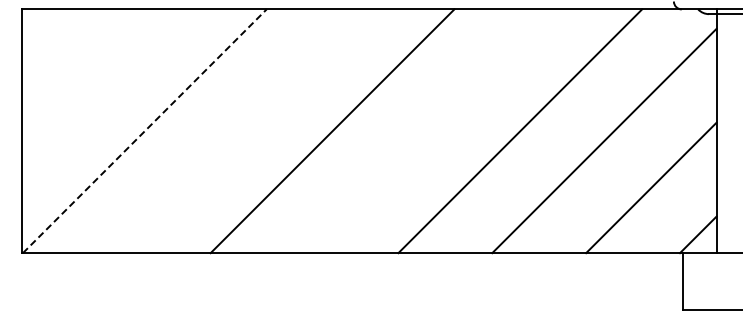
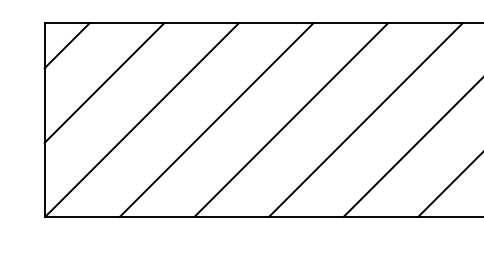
line: (50, 37) -> (67, 45), added
line: (97, 84) -> (104, 82), added
line: (145, 130) -> (142, 119), dashed -> solid
line: (238, 131) -> (216, 120), added
line: (426, 131) -> (365, 120), added

